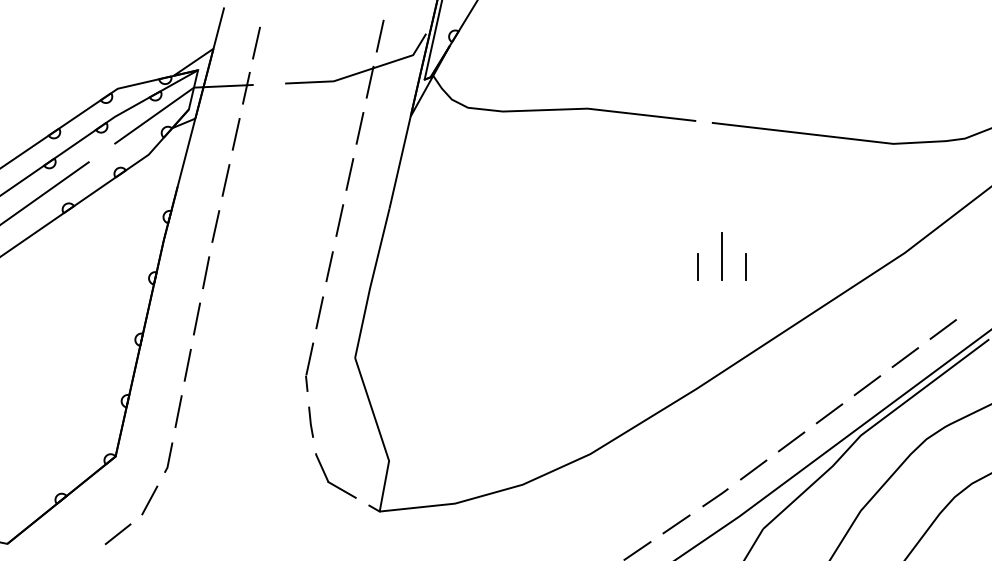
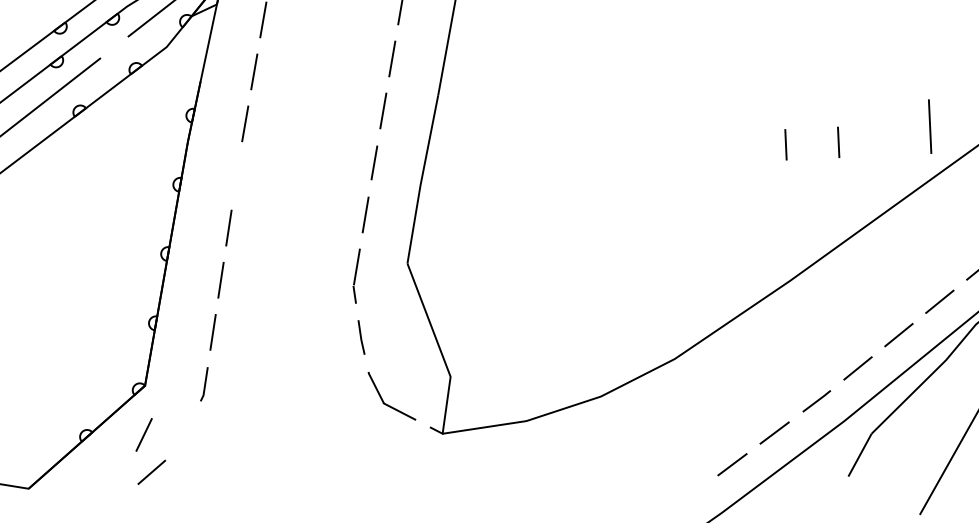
line: (721, 256) -> (929, 126), moved
line: (206, 272) -> (237, 175), removed
line: (149, 500) -> (143, 434), moved

